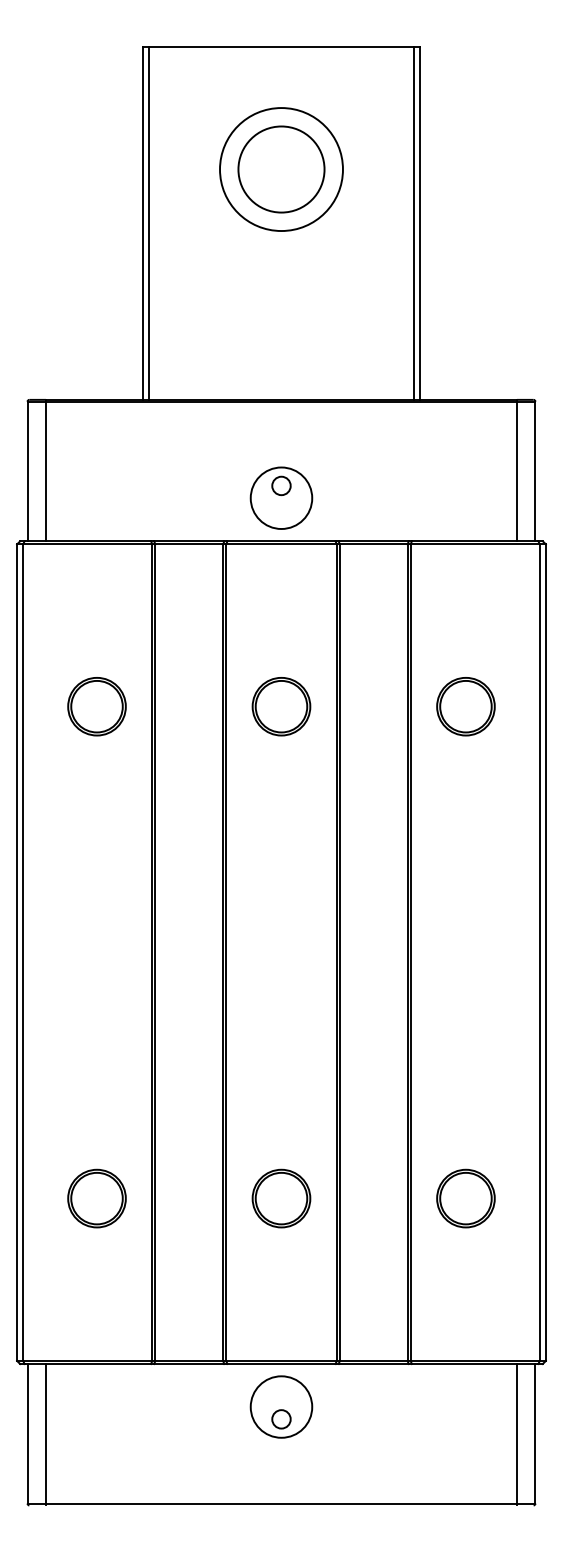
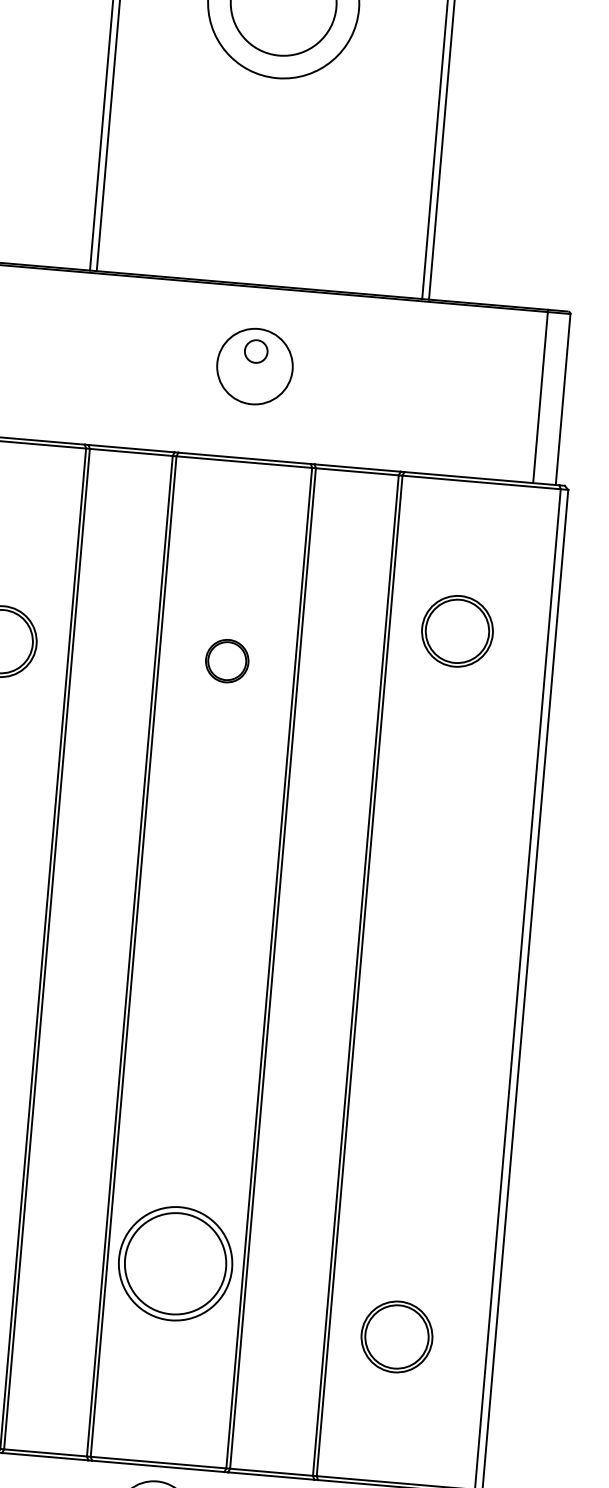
part: (281, 497) -> (255, 365), moved
part: (281, 706) -> (227, 660), size x0.6
part: (465, 706) -> (456, 631), moved
part: (281, 1198) -> (175, 1263), size x1.6
part: (465, 1198) -> (396, 1336), moved

